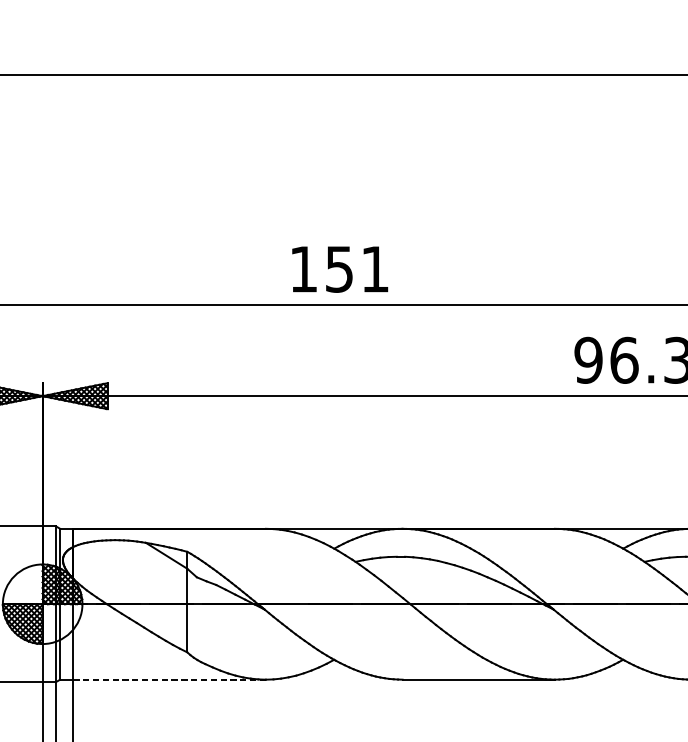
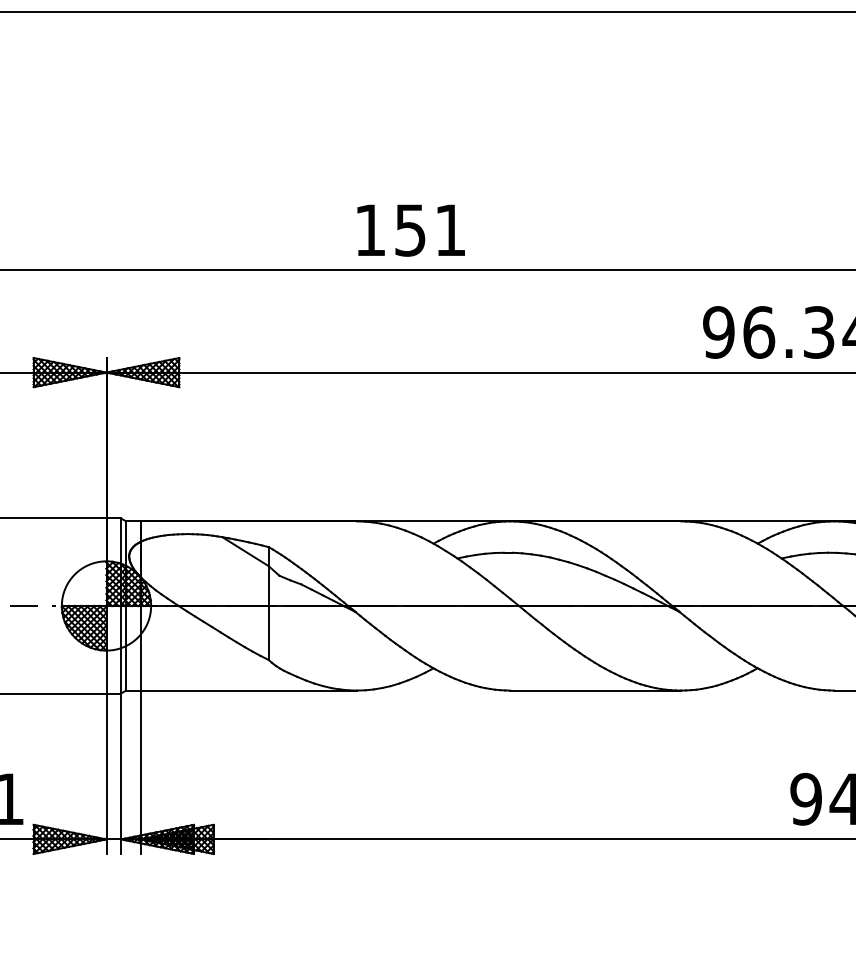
text: (339, 269) -> (410, 230), moved
line: (169, 679) -> (248, 690), dashed -> solid

